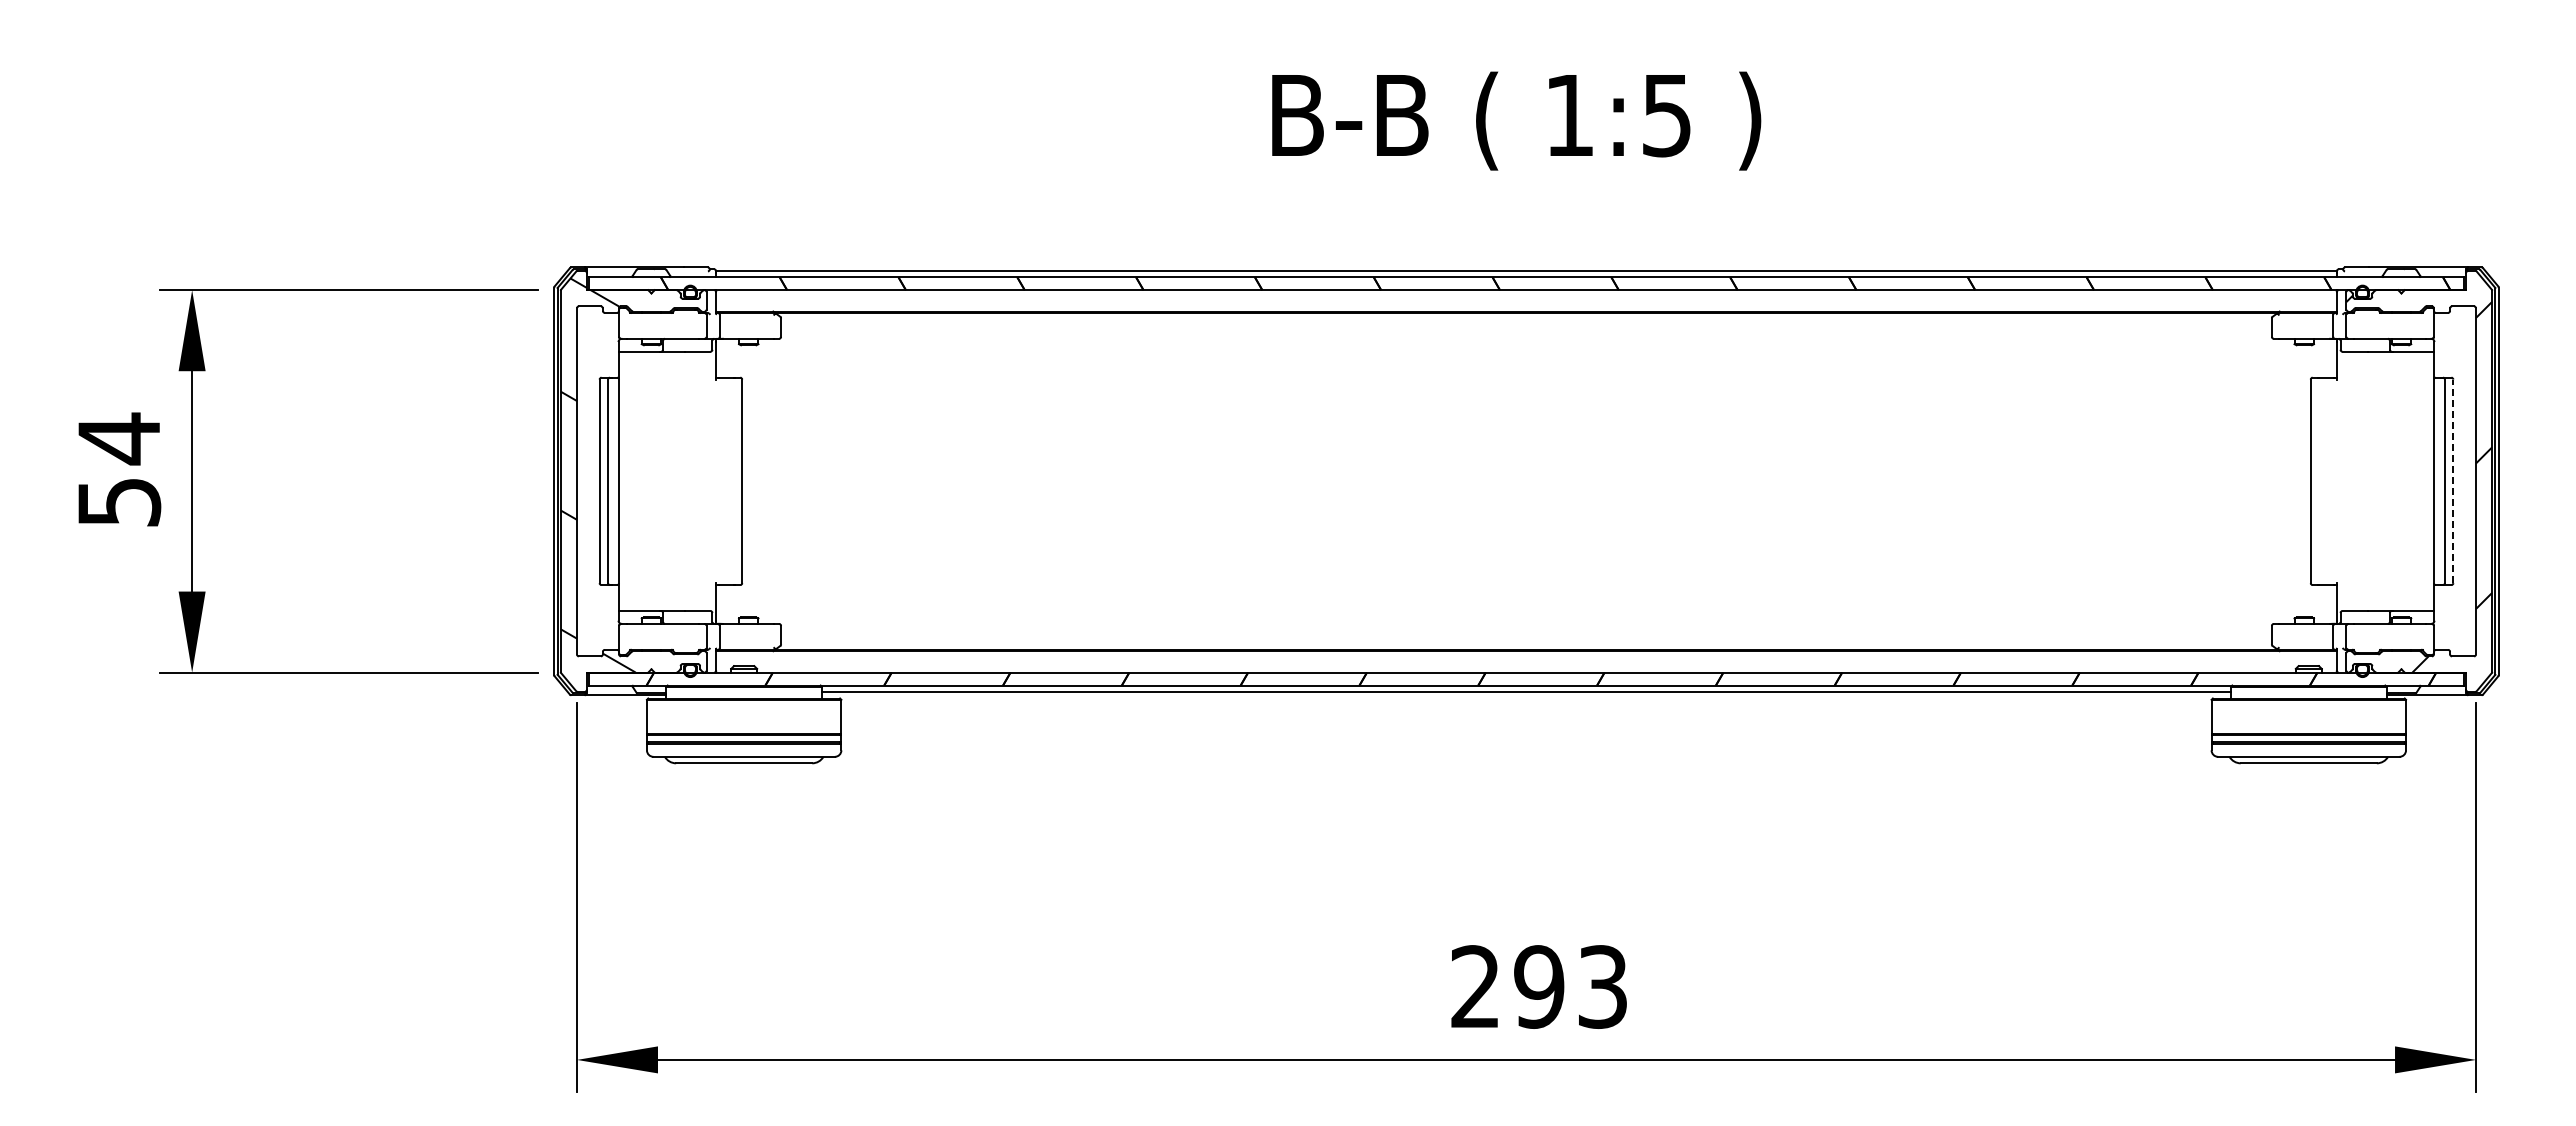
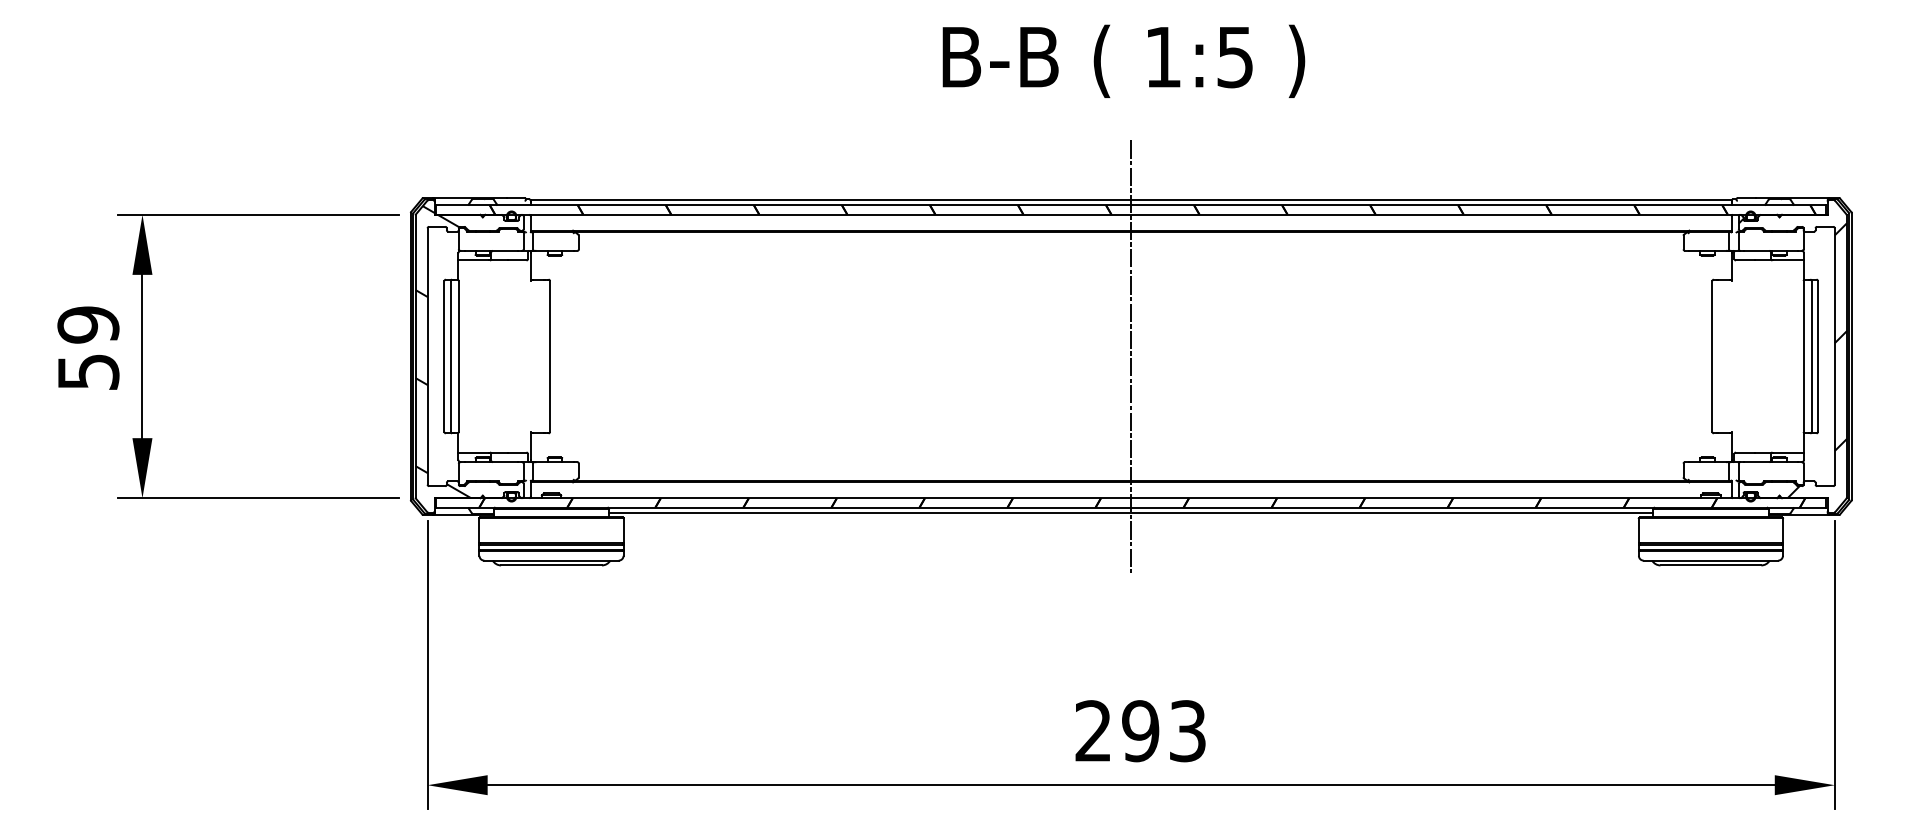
text: (1516, 120) -> (1123, 60), moved
text: (119, 438) -> (88, 324), 54 -> 59
line: (1526, 481) -> (1131, 356), added
line: (2453, 481) -> (1818, 356), dashed -> solid

